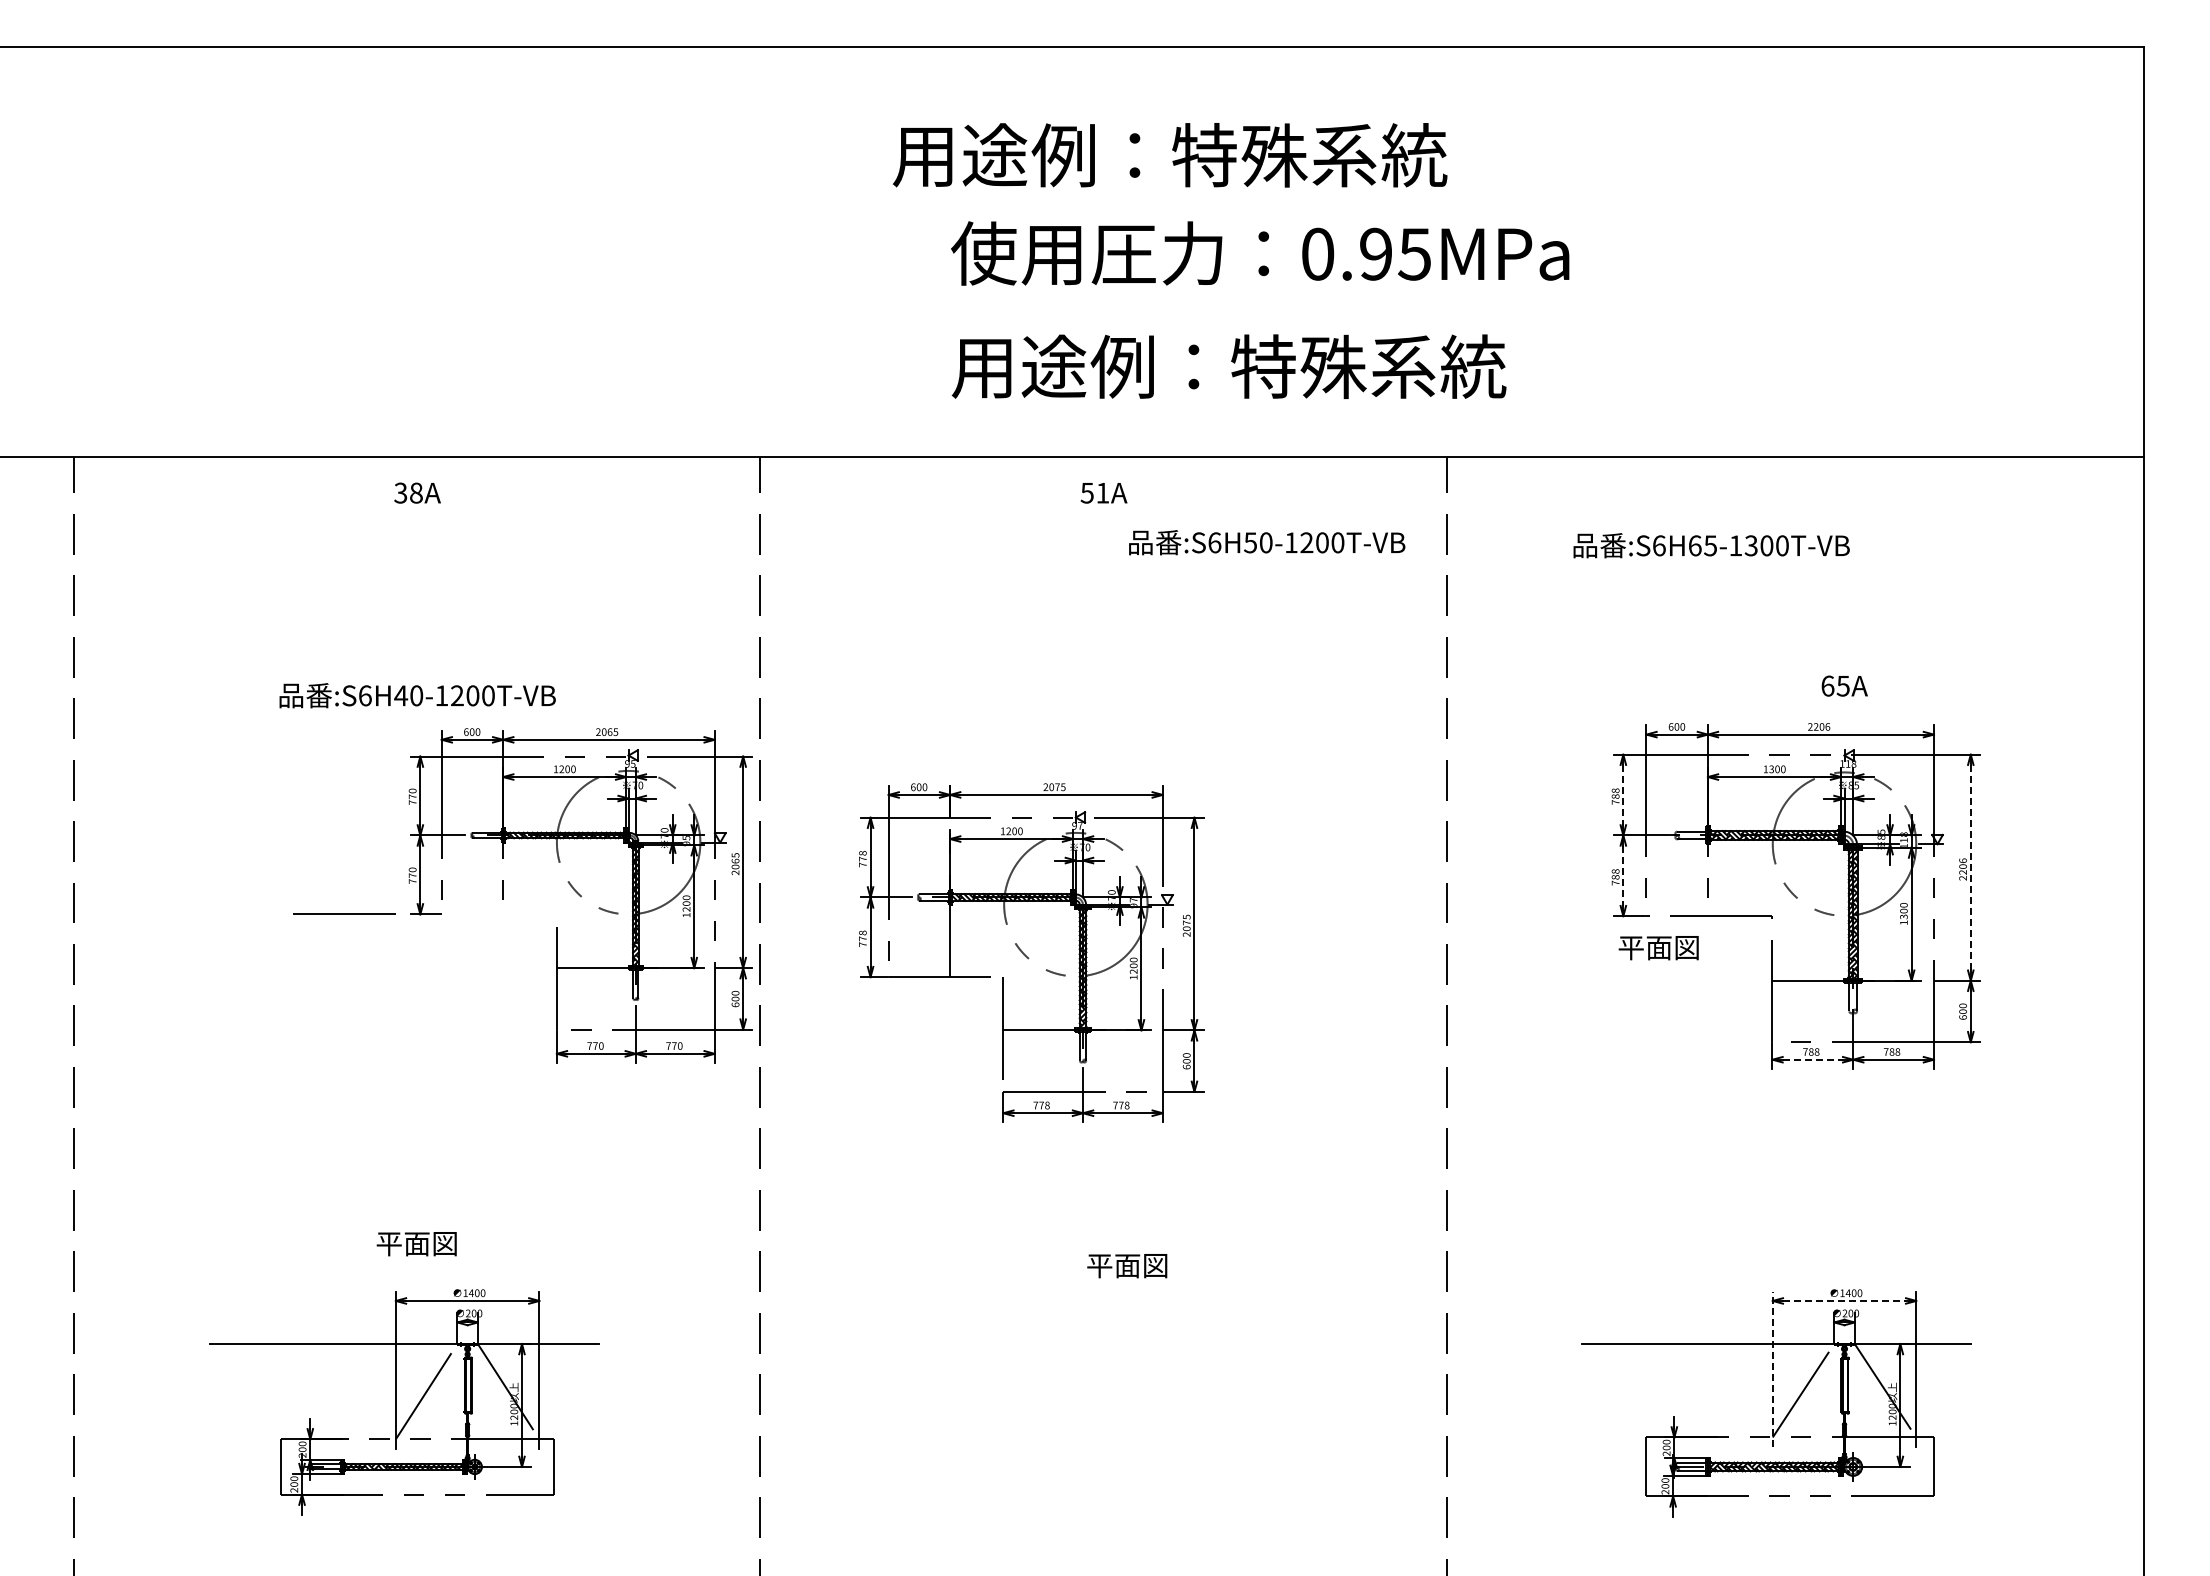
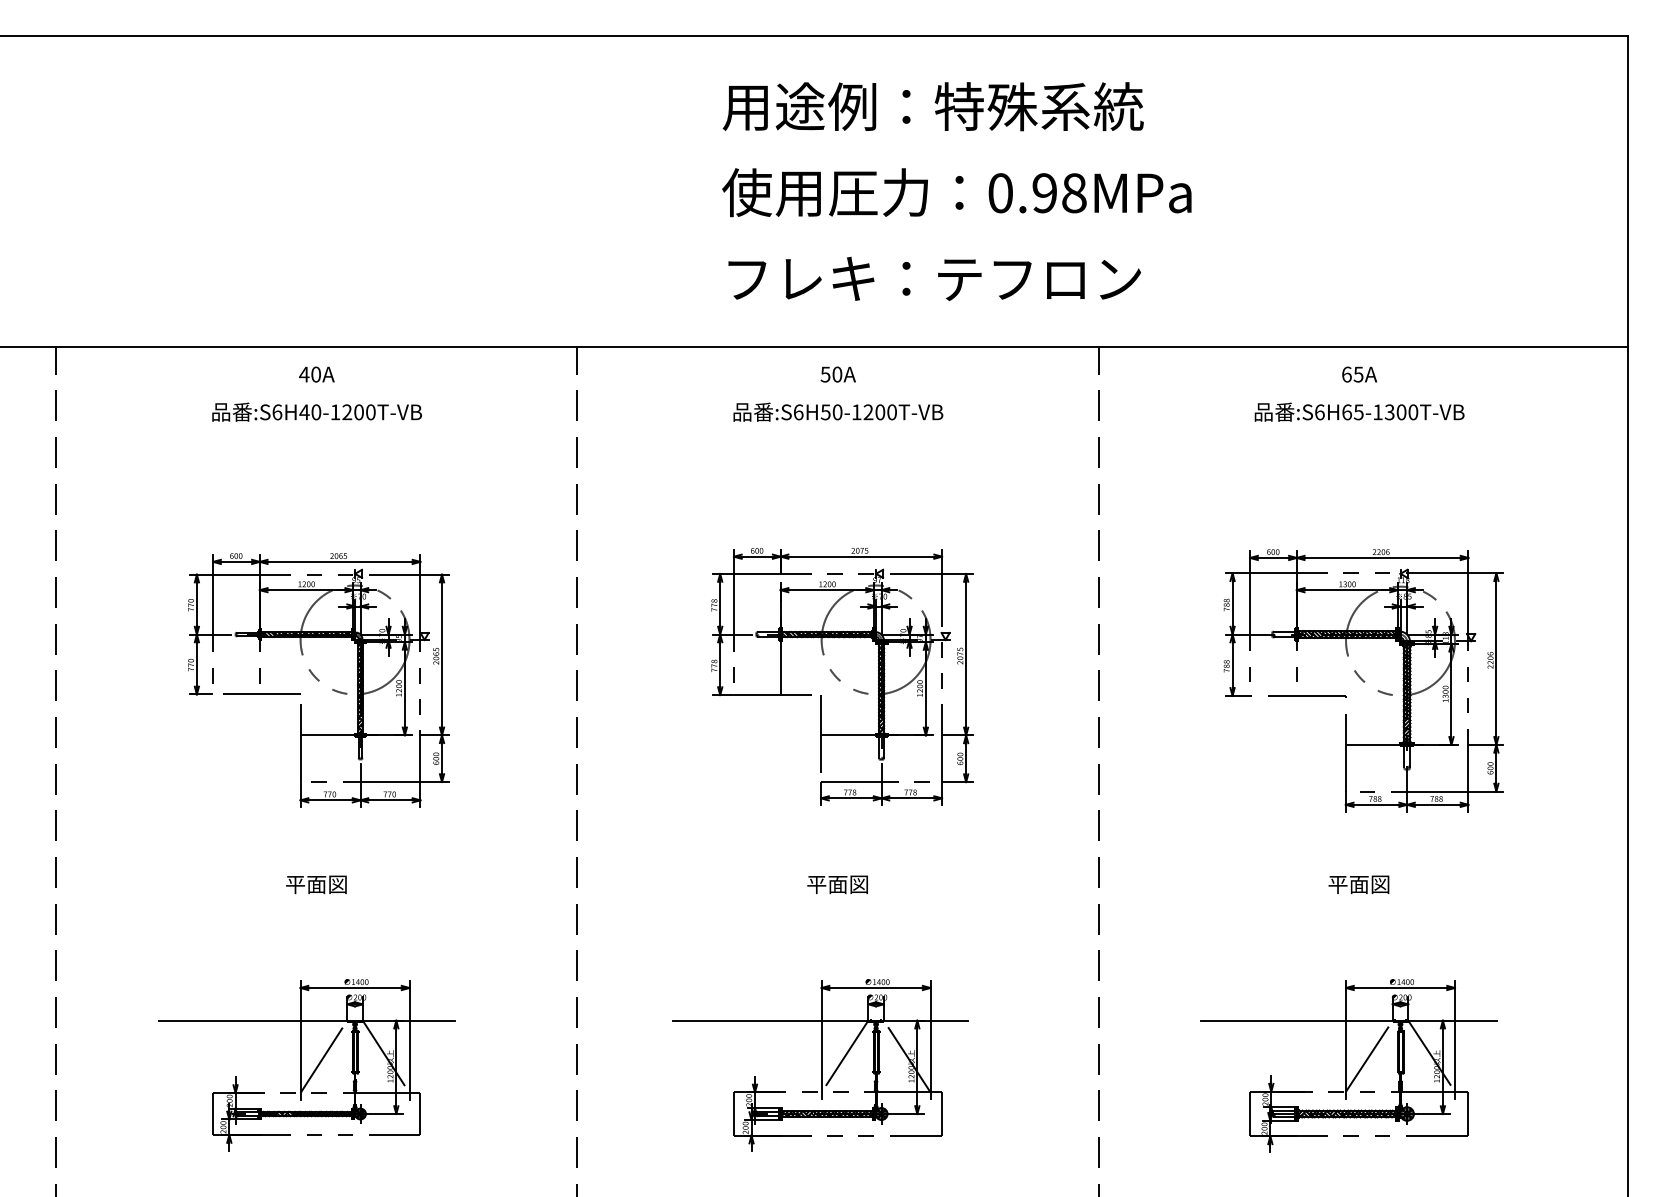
text: (1169, 155) -> (932, 106), moved
text: (1414, 254) -> (1074, 193), 0.95MPa -> 0.98MPa
text: (1228, 366) -> (932, 278), 用途例：特殊系統 -> フレキ：テフロン
text: (407, 492) -> (309, 374), 38A -> 40A
text: (1102, 492) -> (837, 374), 51A -> 50A
text: (1267, 542) -> (838, 412), moved
text: (1711, 545) -> (1359, 412), moved
text: (1844, 685) -> (1359, 374), moved
text: (417, 695) -> (316, 412), moved
line: (1623, 795) -> (1232, 604), dashed -> solid
line: (1970, 867) -> (1496, 658), dashed -> solid
line: (1623, 876) -> (1232, 665), dashed -> solid
part: (580, 895) -> (318, 680), moved
text: (1658, 948) -> (1358, 885), moved
part: (1031, 952) -> (842, 676), moved
line: (1813, 1059) -> (1376, 804), dashed -> solid
text: (416, 1244) -> (316, 885), moved
text: (1127, 1266) -> (837, 885), moved
line: (1845, 1300) -> (1401, 987), dashed -> solid
line: (1772, 1368) -> (1345, 1039), dashed -> solid
part: (1080, 1402) -> (820, 1065), added

